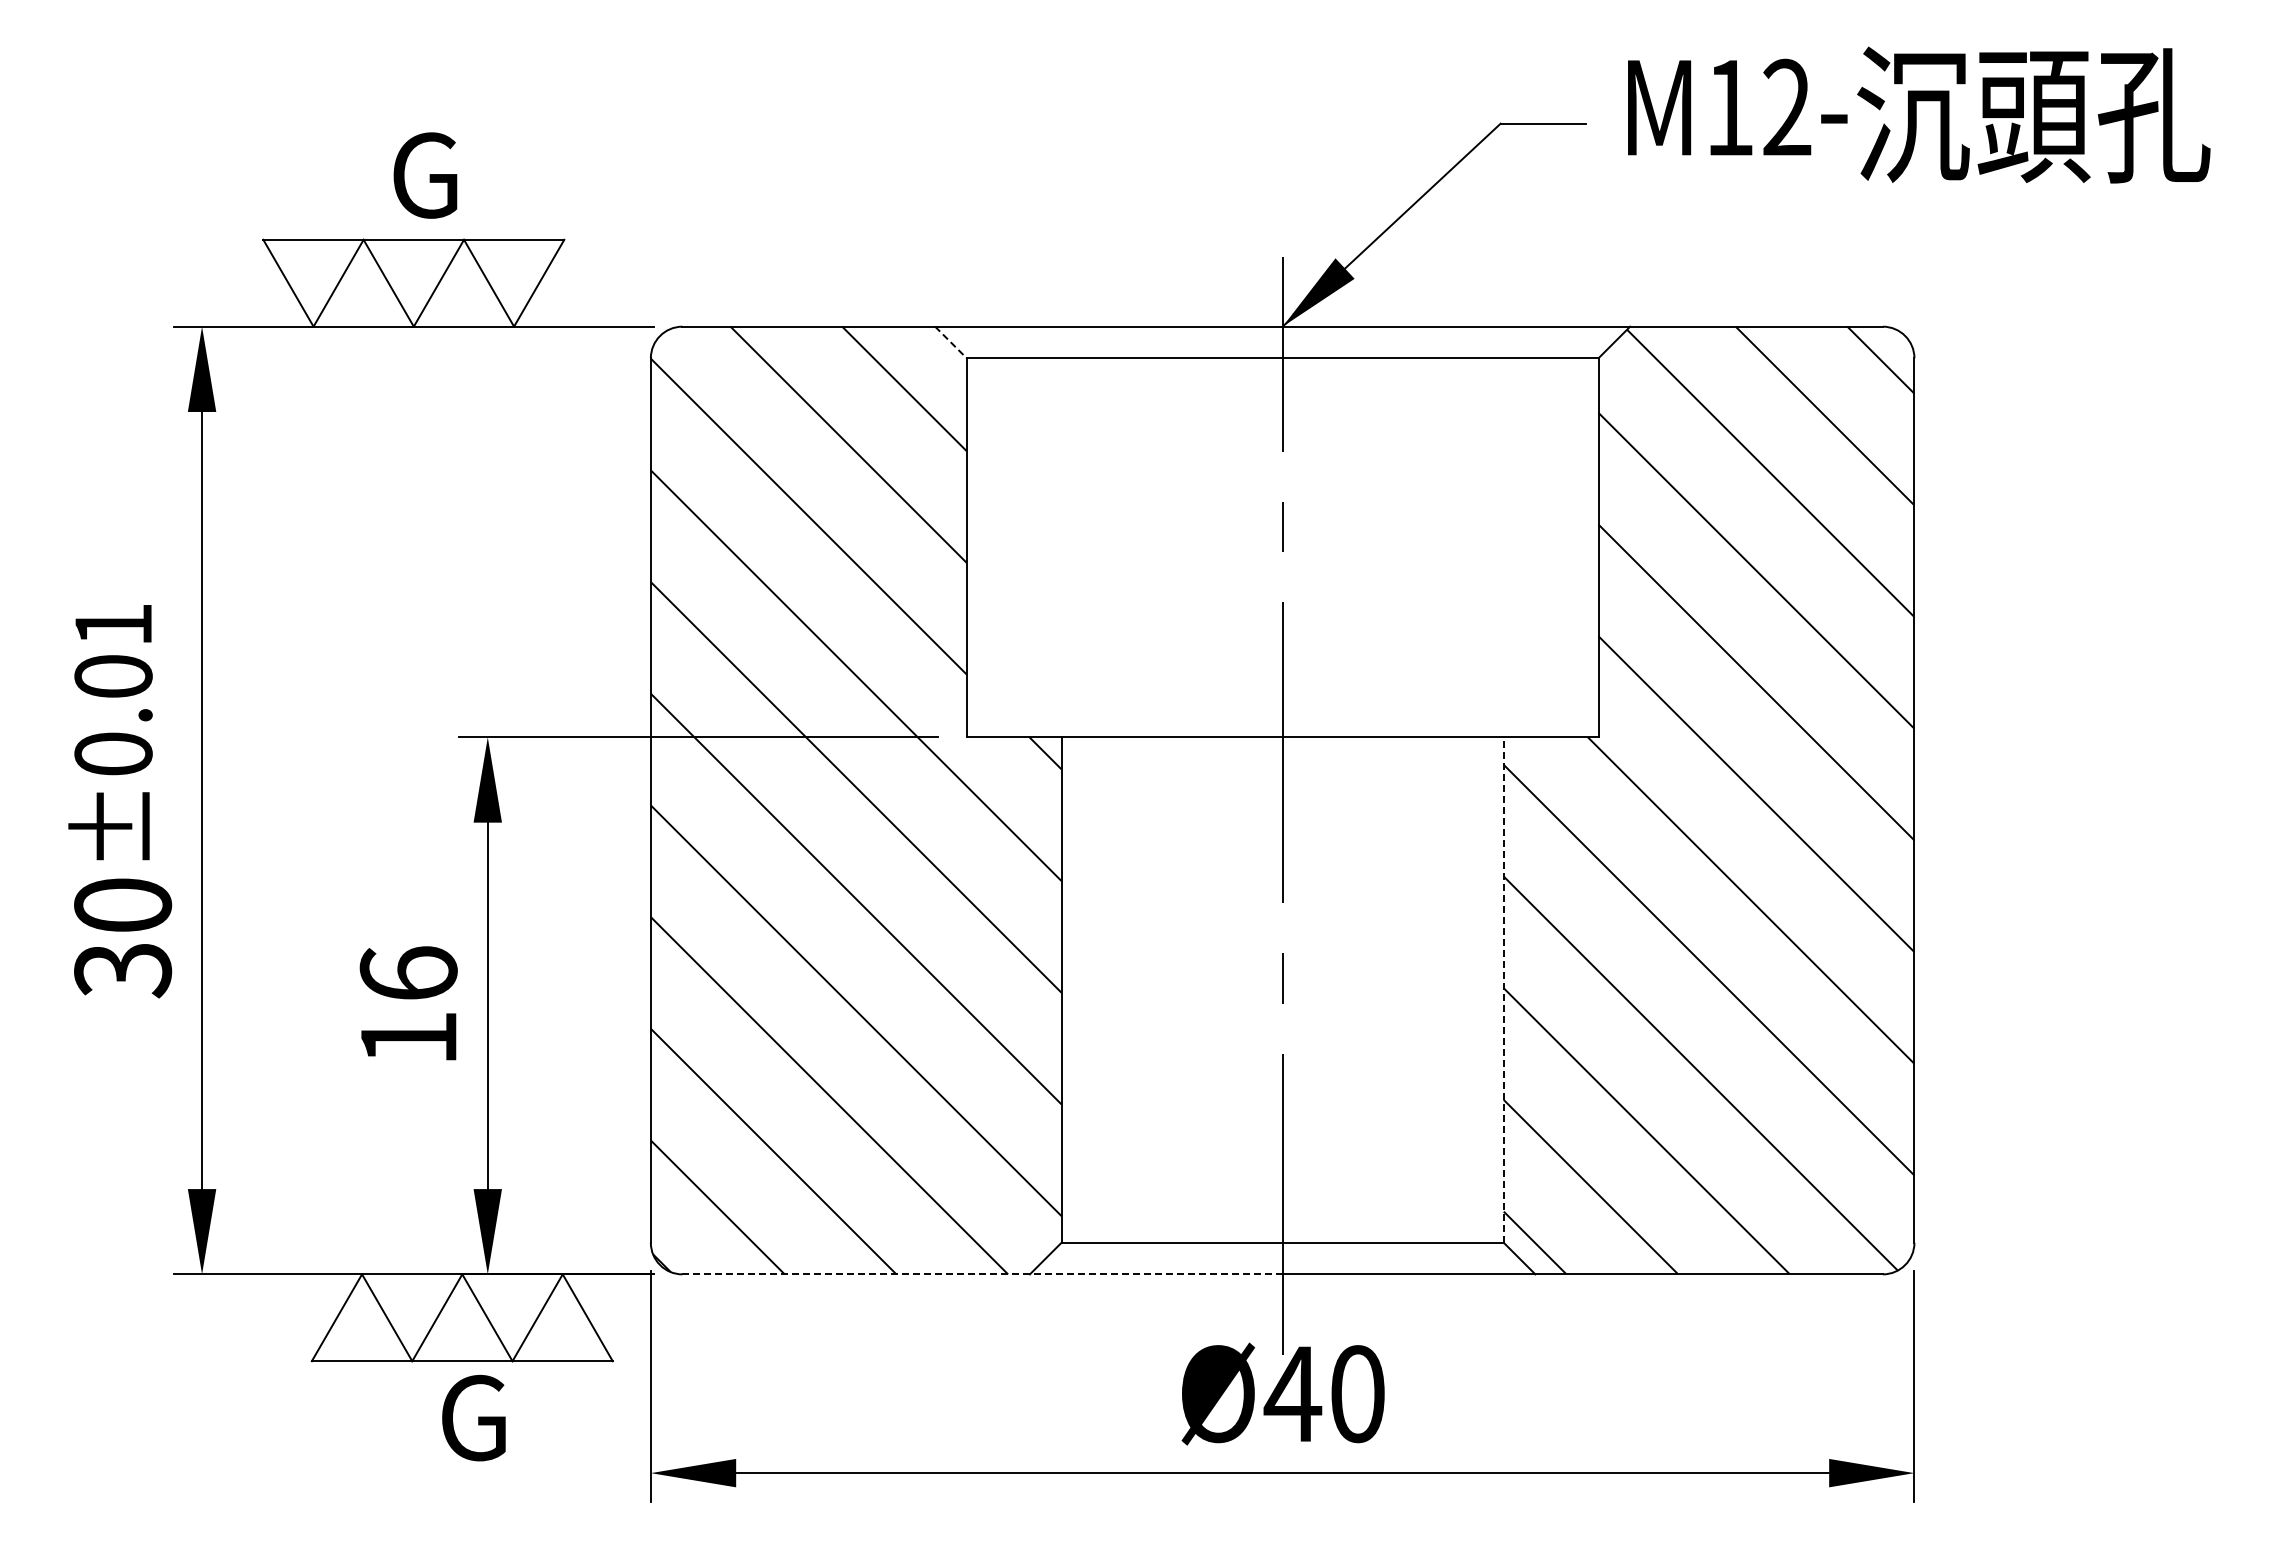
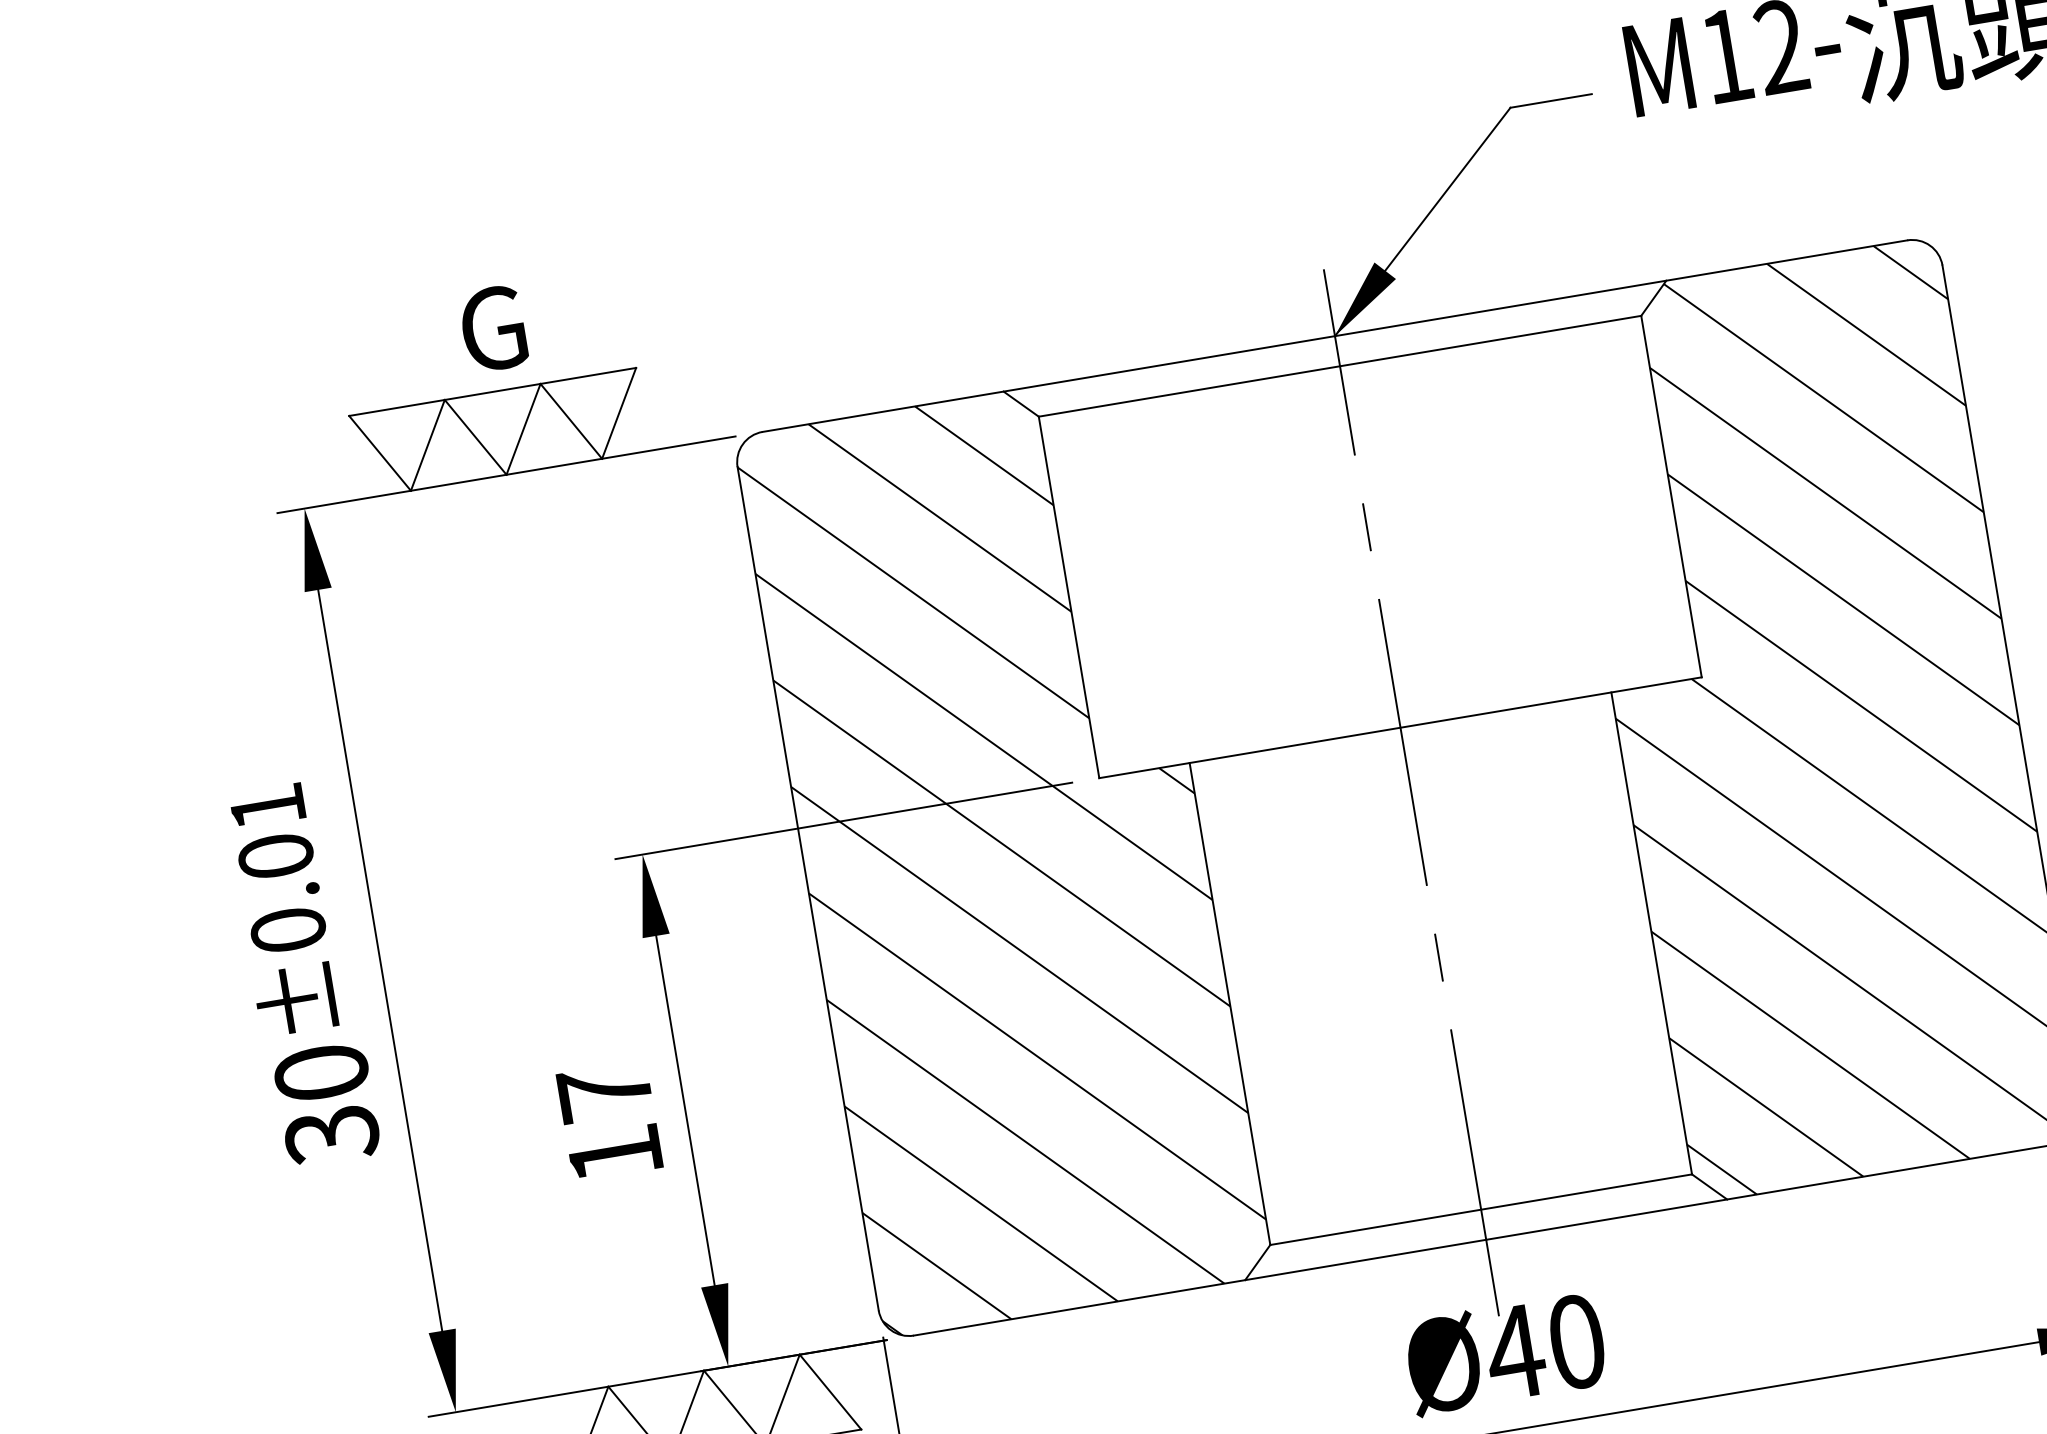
line: (951, 342) -> (1021, 404), dashed -> solid
text: (408, 973) -> (604, 1092), 16 -> 17
line: (1503, 990) -> (1651, 933), dashed -> solid
line: (983, 1274) -> (1200, 1287), dashed -> solid

